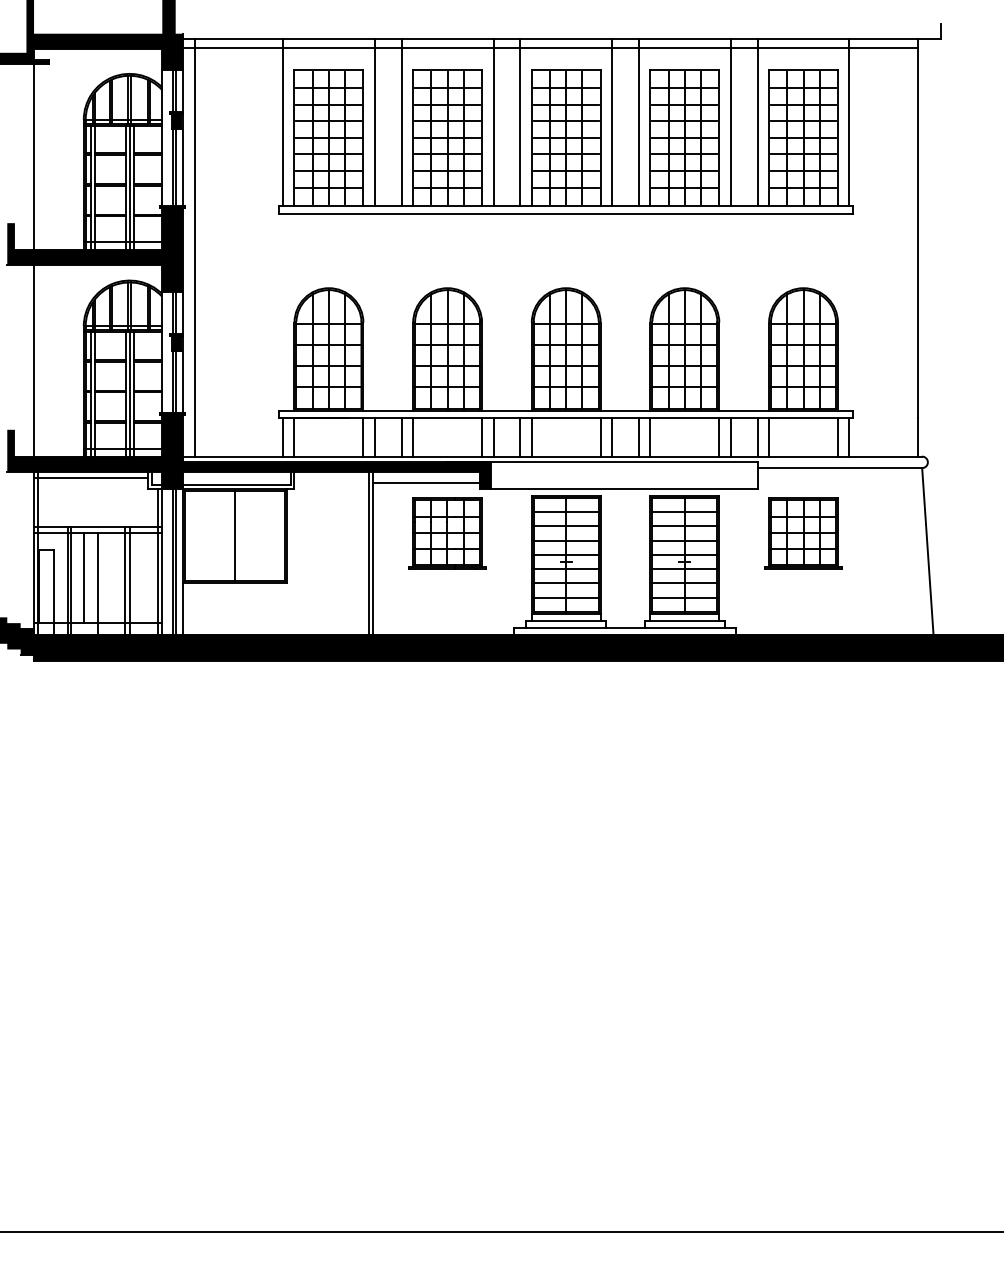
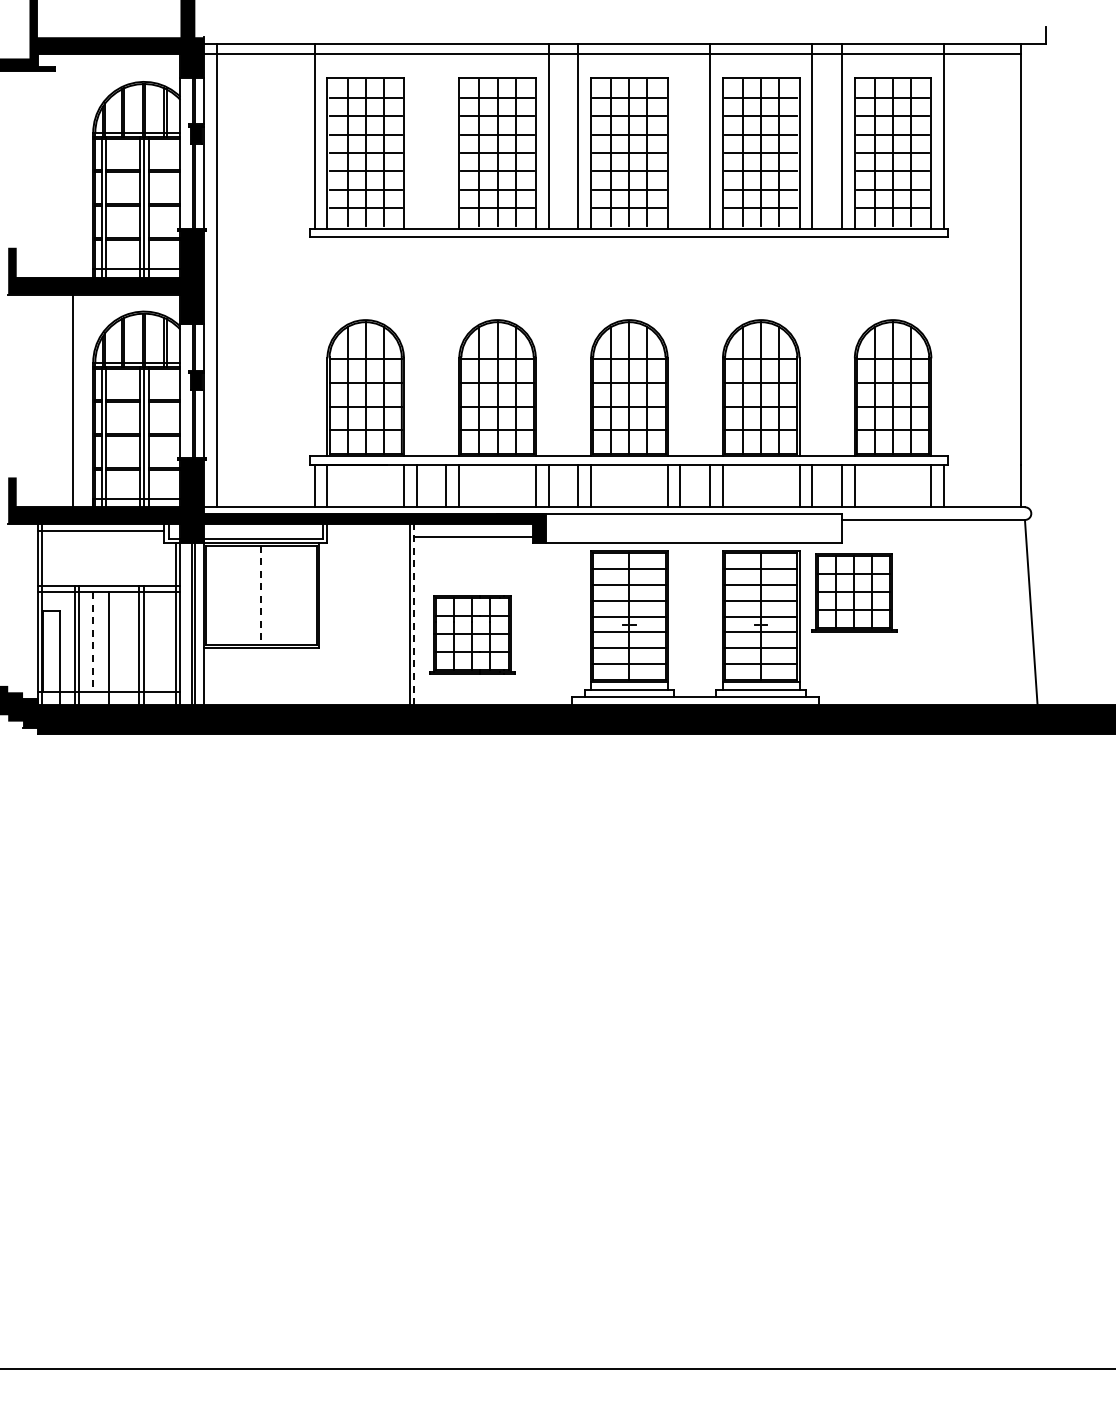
line: (374, 122) -> (416, 135), removed
line: (401, 122) -> (446, 135), removed
line: (612, 122) -> (680, 135), removed
line: (33, 157) -> (37, 174), removed
line: (33, 360) -> (72, 400), moved
part: (447, 533) -> (472, 634), moved
part: (803, 533) -> (854, 592), moved
line: (235, 536) -> (261, 595), solid -> dashed
line: (372, 553) -> (414, 614), solid -> dashed
line: (84, 578) -> (93, 642), solid -> dashed

